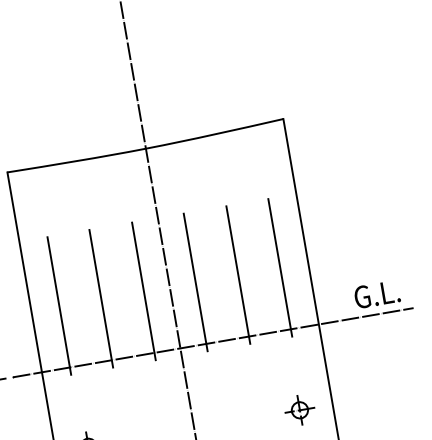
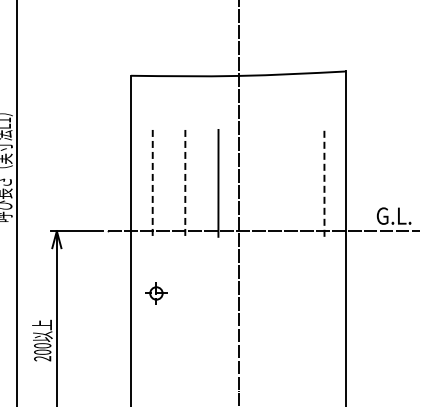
line: (280, 266) -> (324, 182), solid -> dashed
line: (237, 274) -> (291, 182), removed
line: (195, 281) -> (258, 182), removed
line: (101, 298) -> (185, 183), solid -> dashed
line: (59, 306) -> (152, 183), solid -> dashed
part: (299, 410) -> (320, 293), removed

